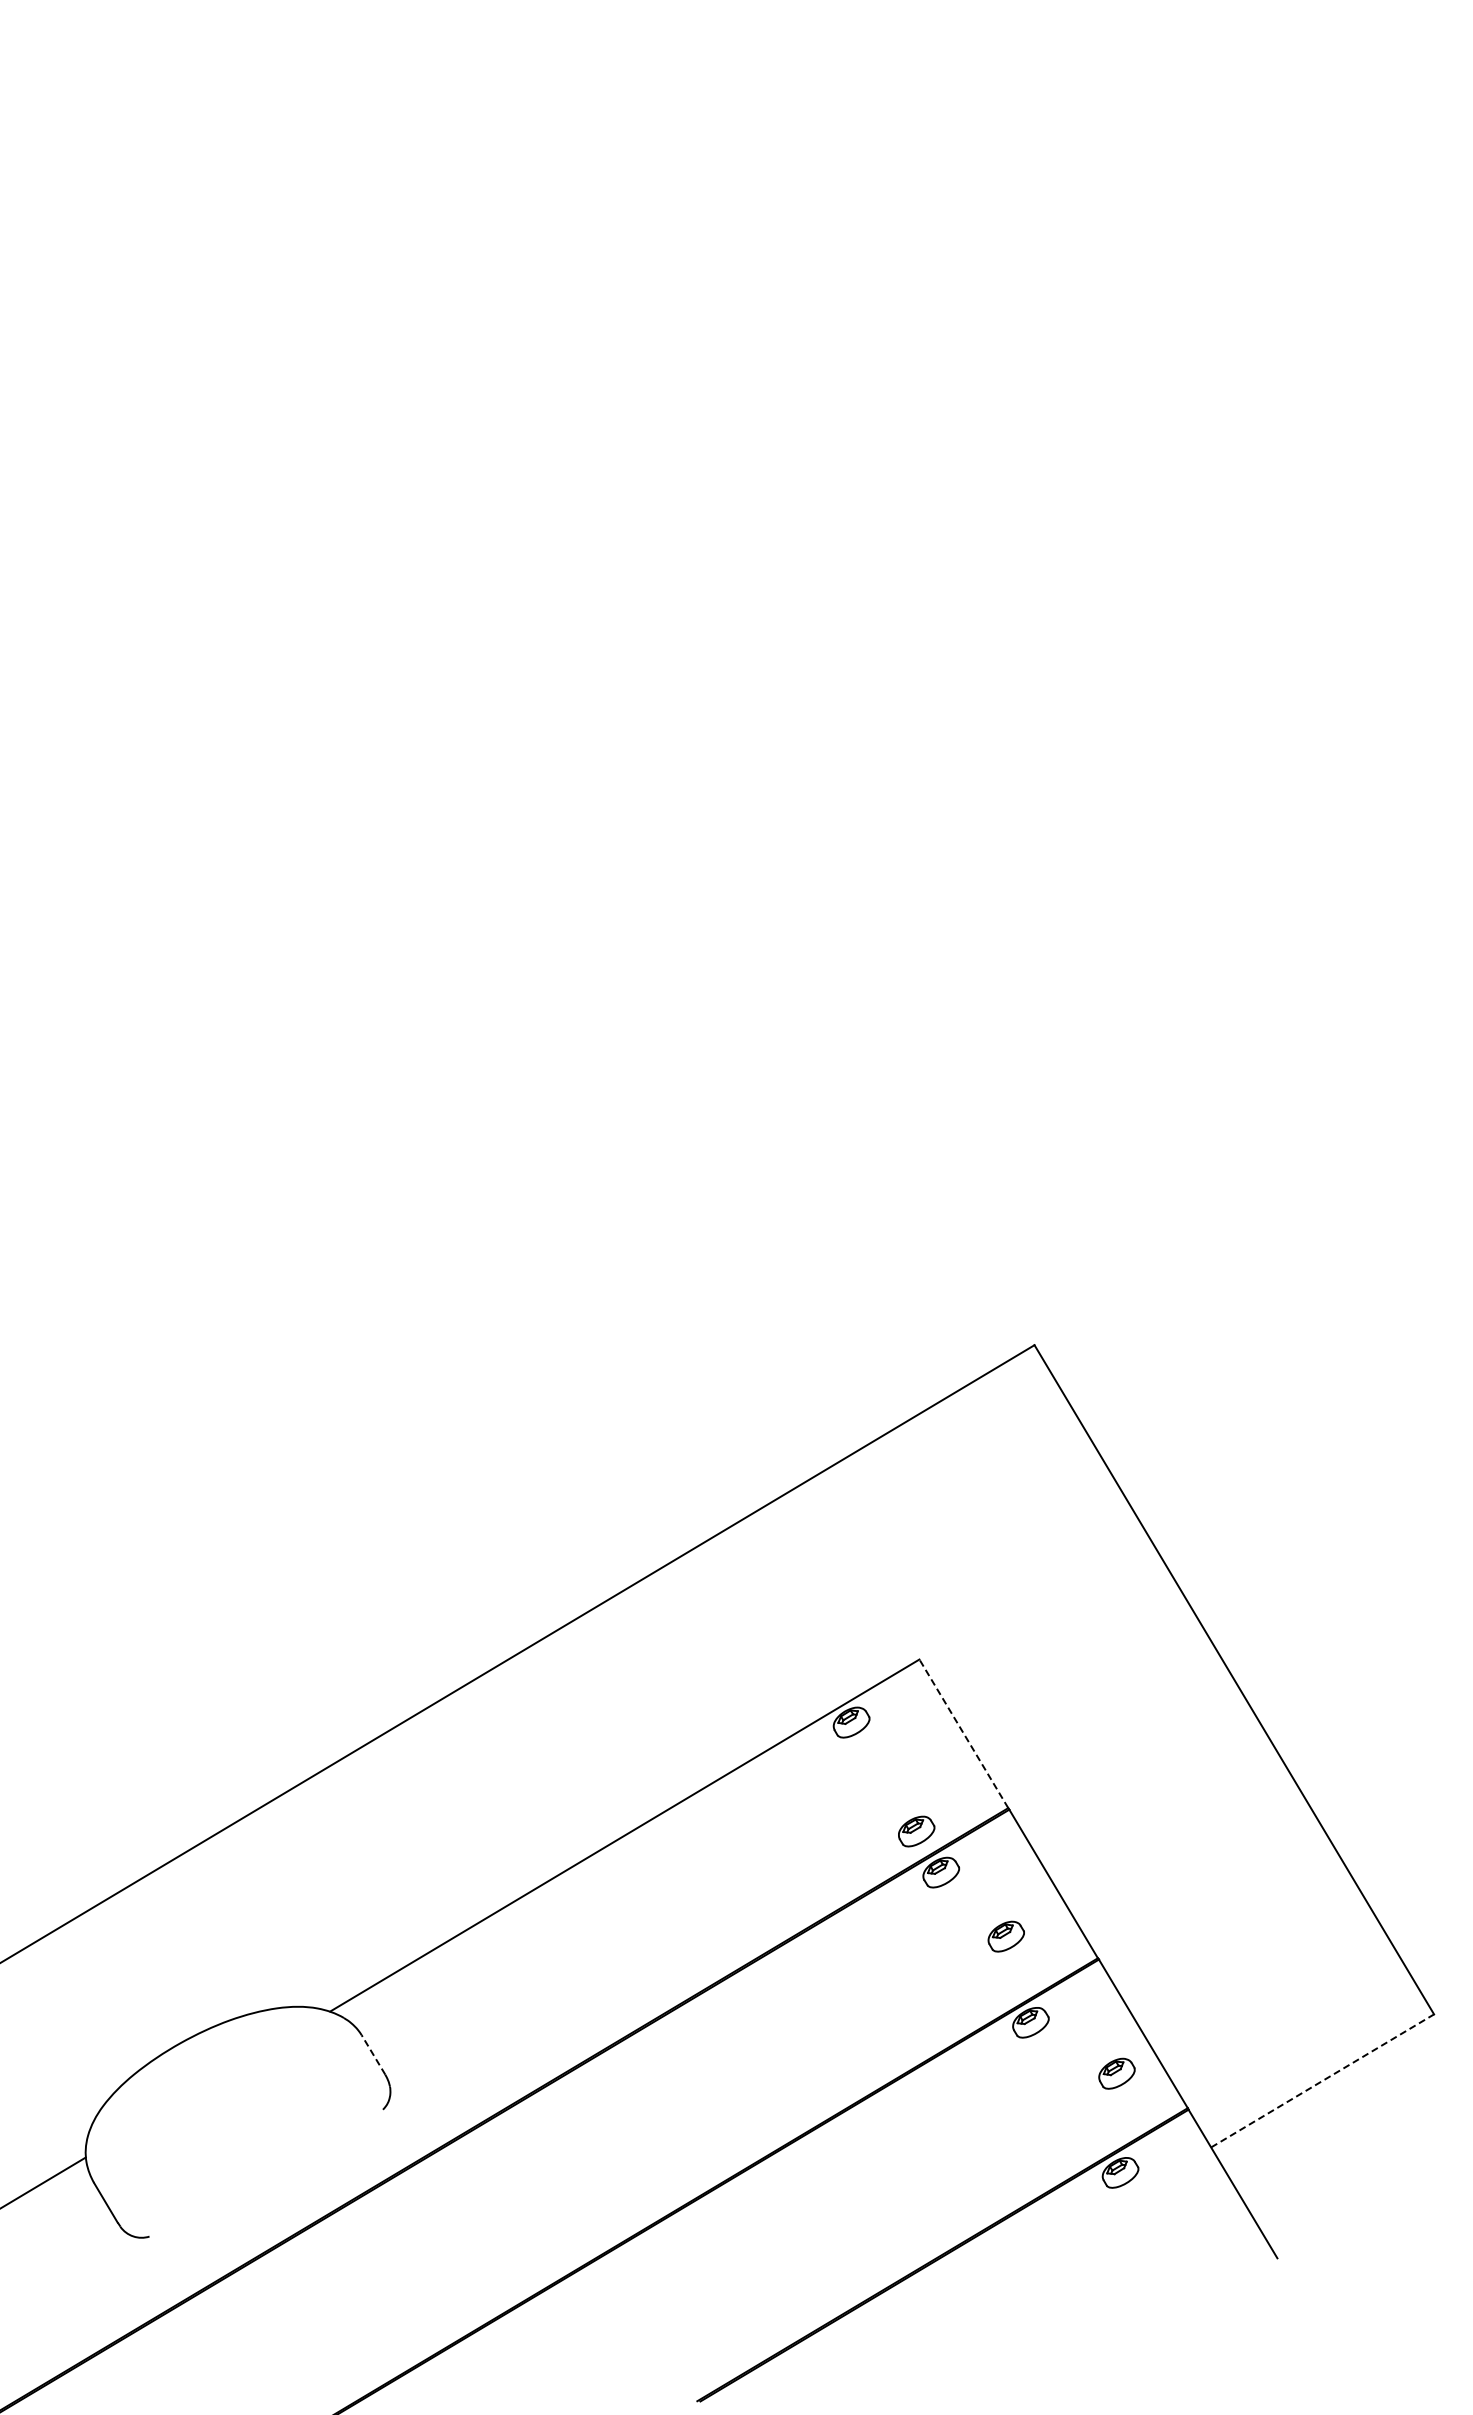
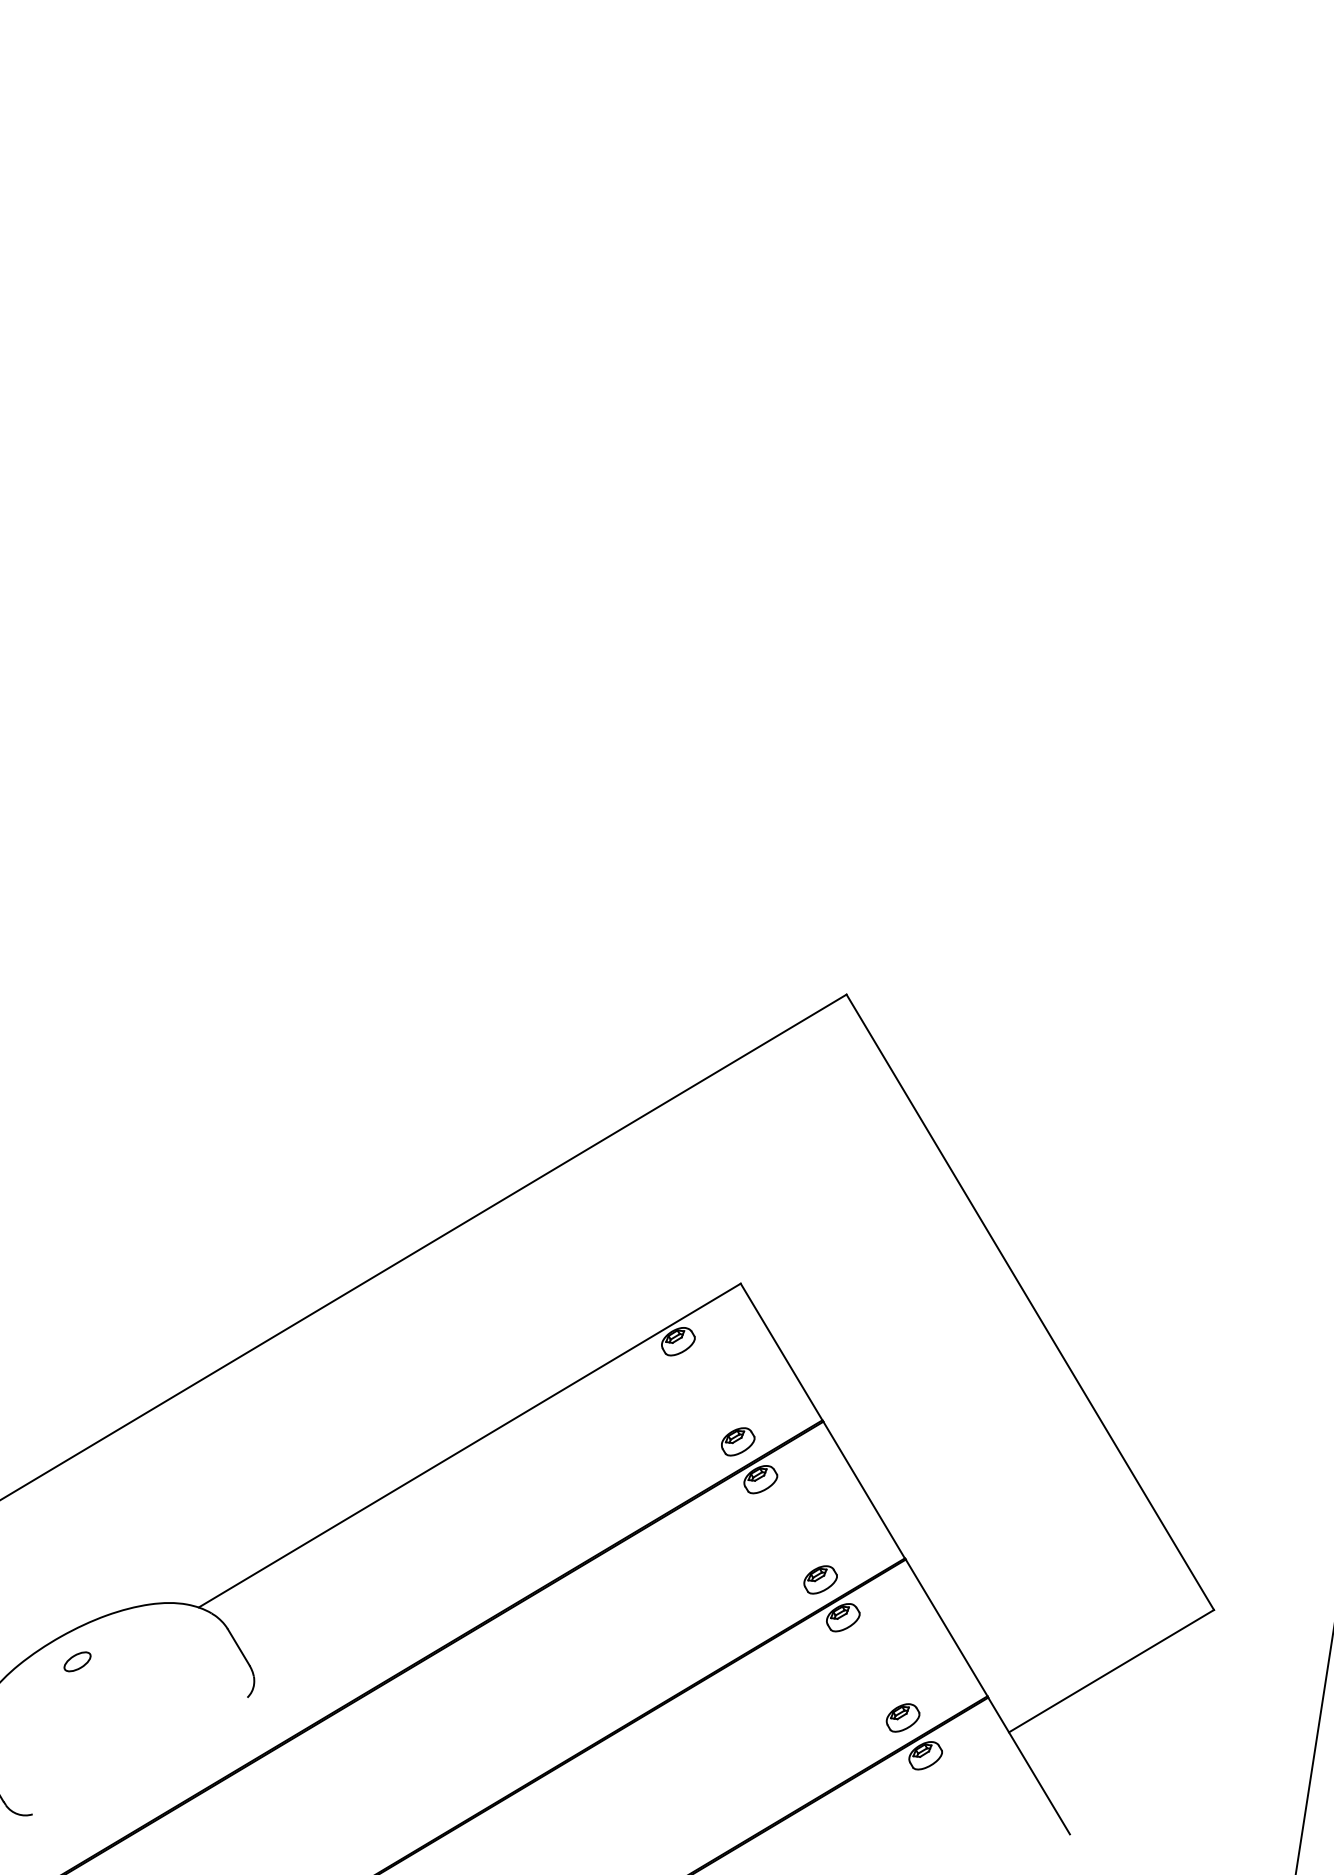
line: (963, 1733) -> (781, 1351), dashed -> solid
part: (1005, 1936) -> (819, 1579), moved
line: (373, 2054) -> (238, 1646), dashed -> solid
part: (198, 2070) -> (77, 1661), added
part: (1116, 2073) -> (902, 1717), moved
line: (1322, 2080) -> (1111, 1670), dashed -> solid

